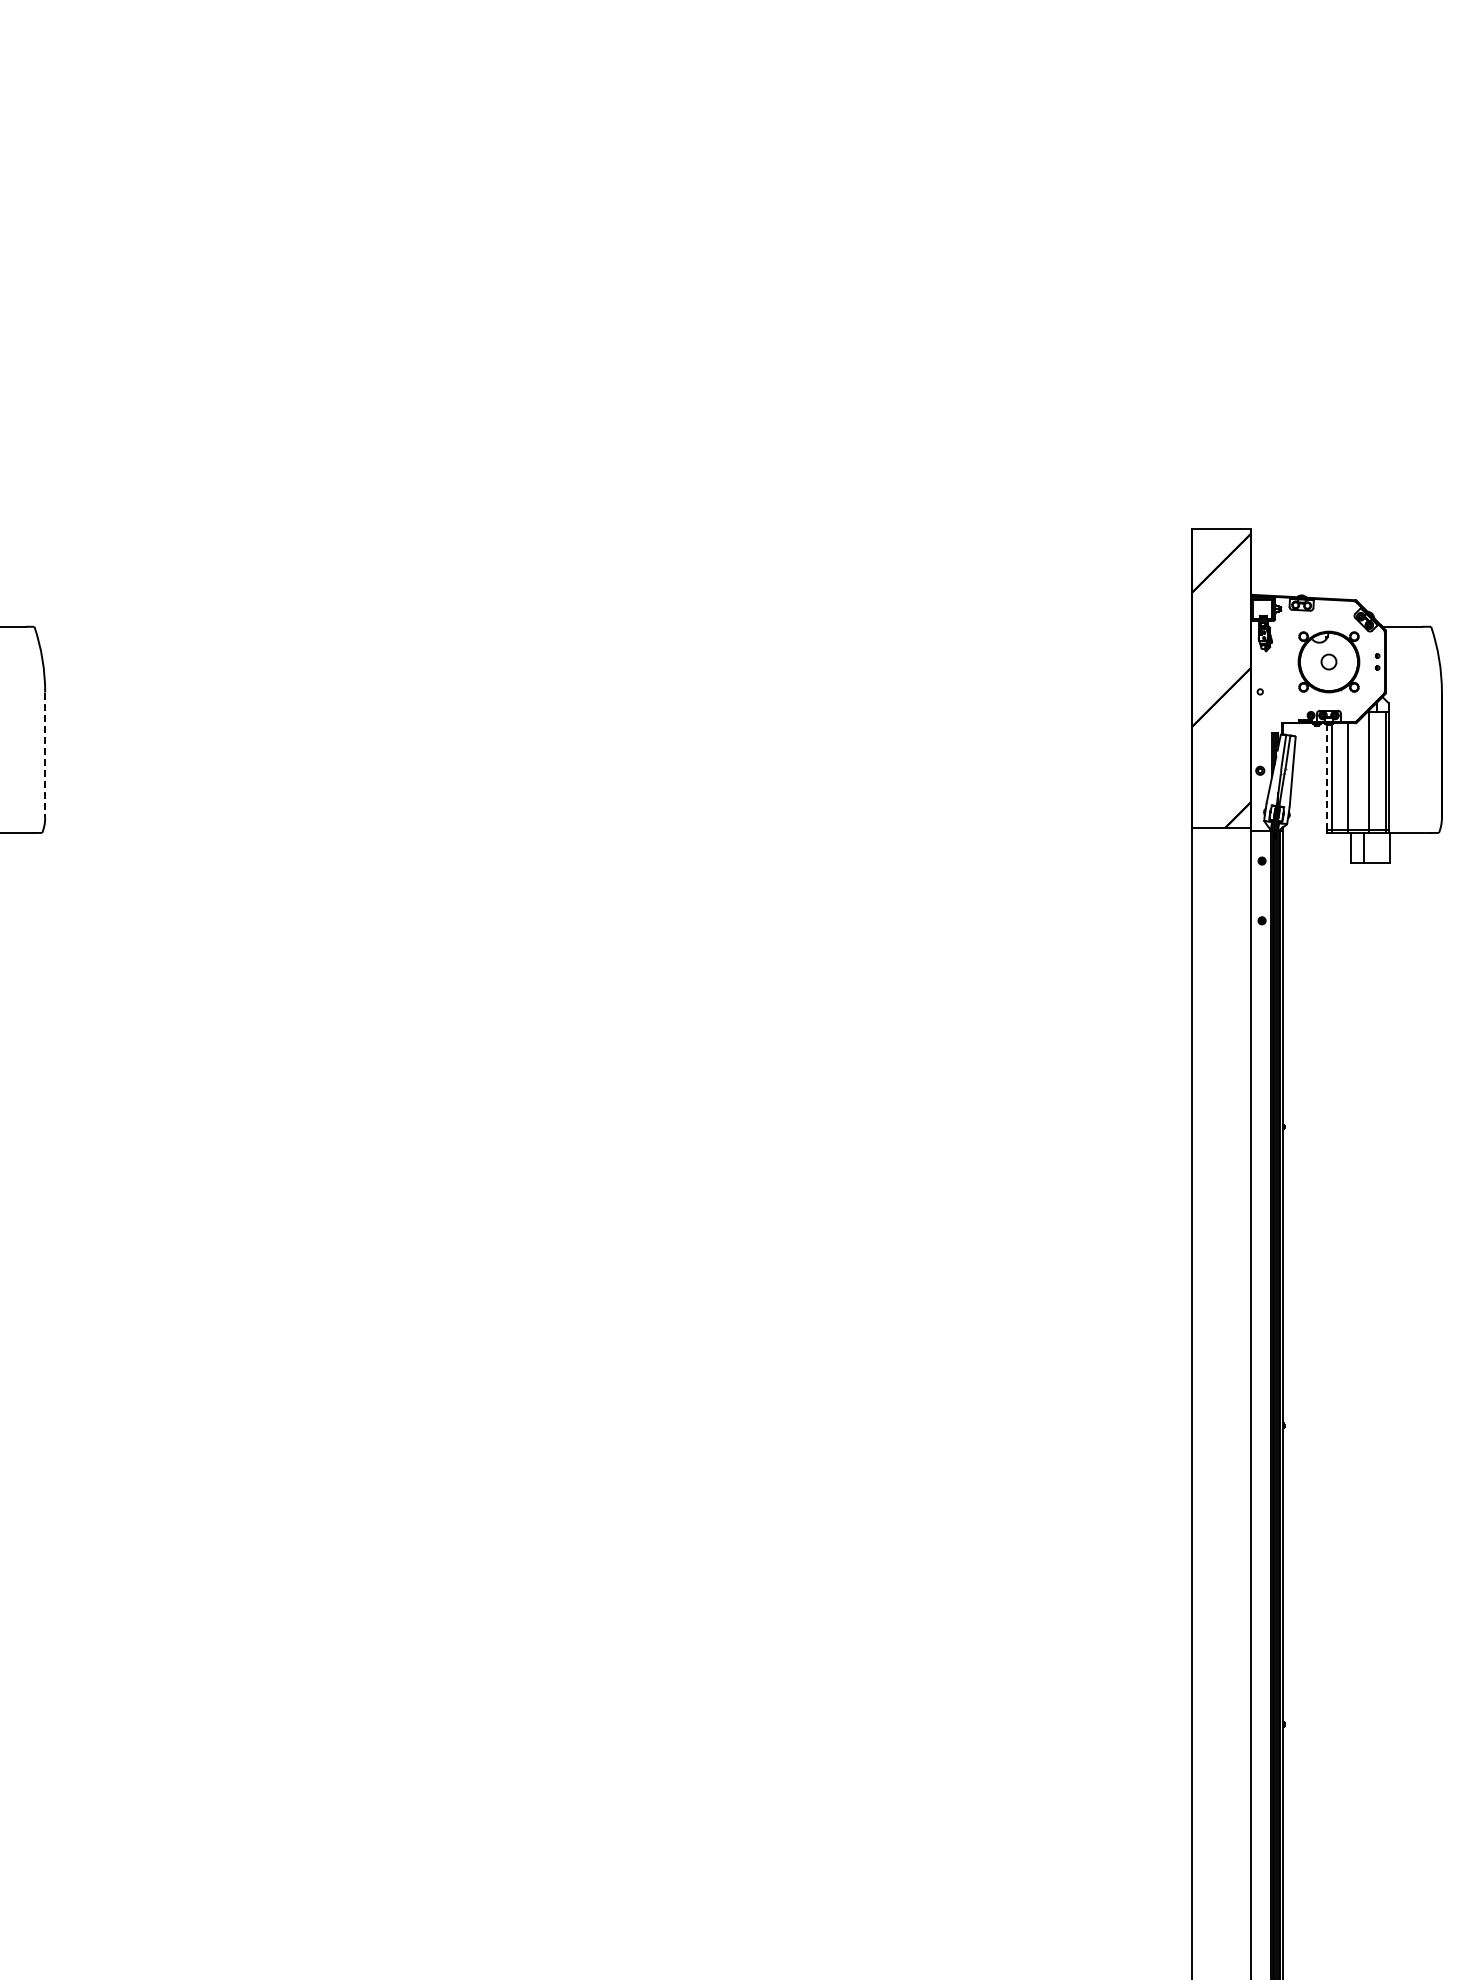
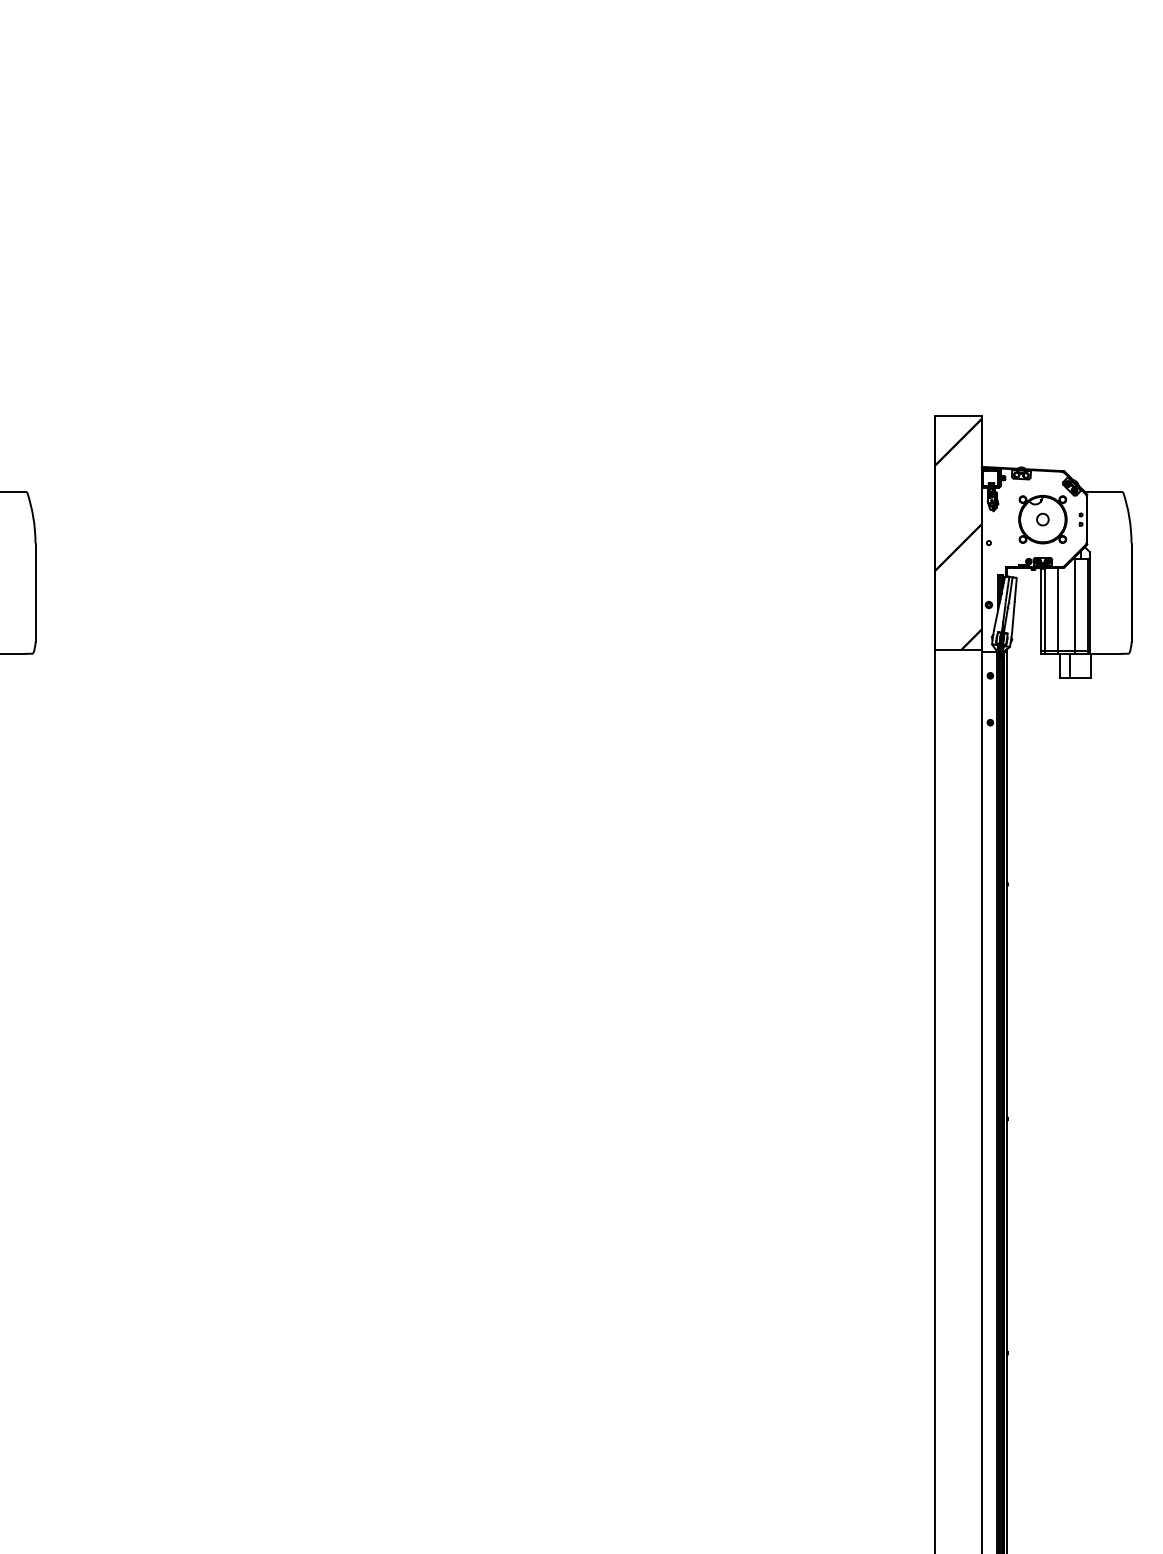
line: (45, 755) -> (35, 592), dashed -> solid
line: (1326, 777) -> (1040, 610), dashed -> solid

